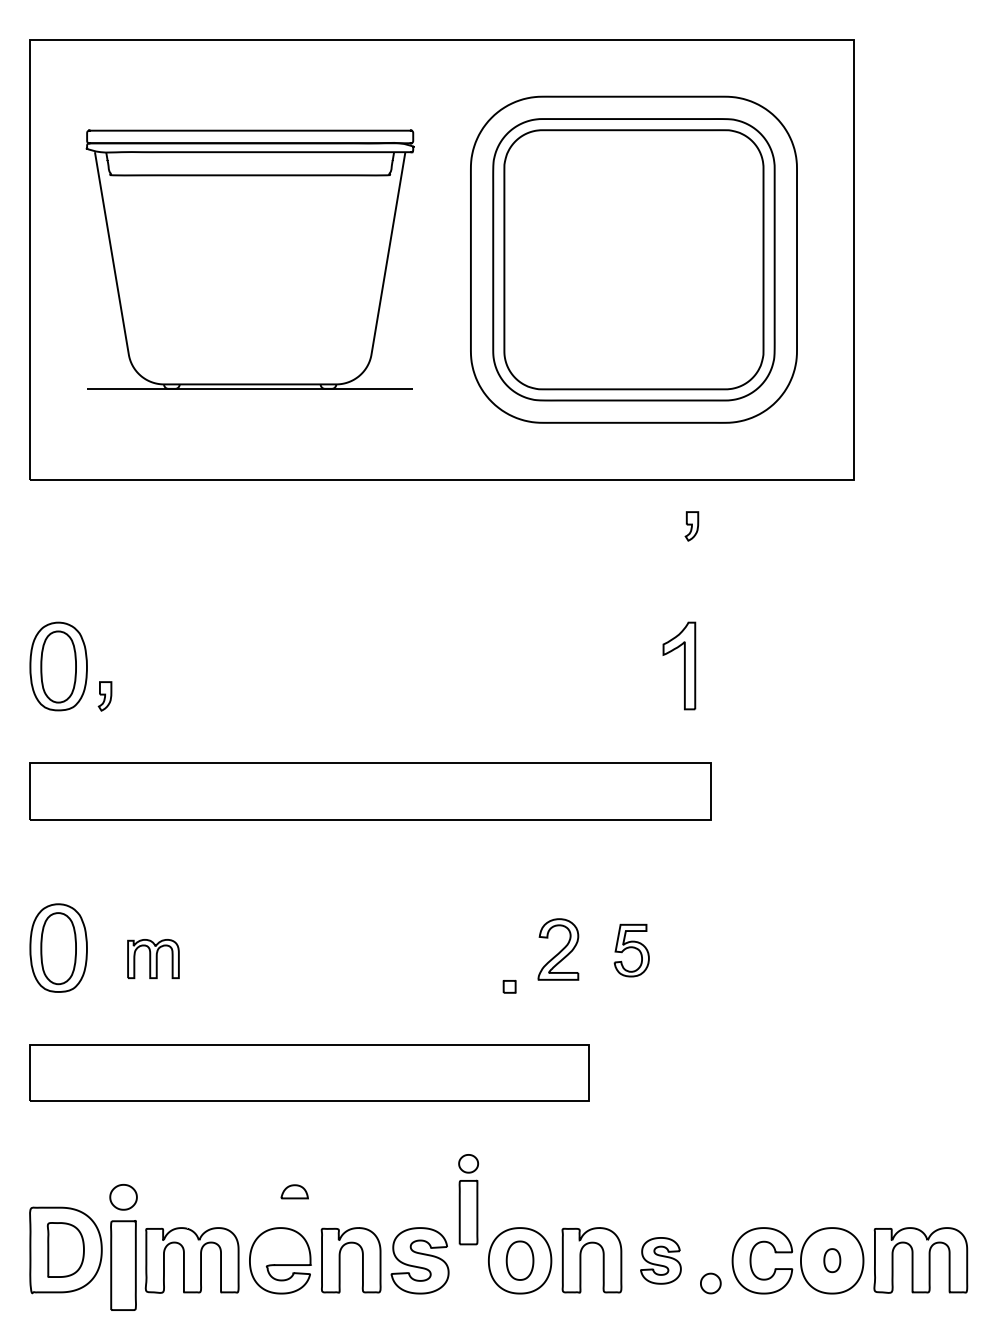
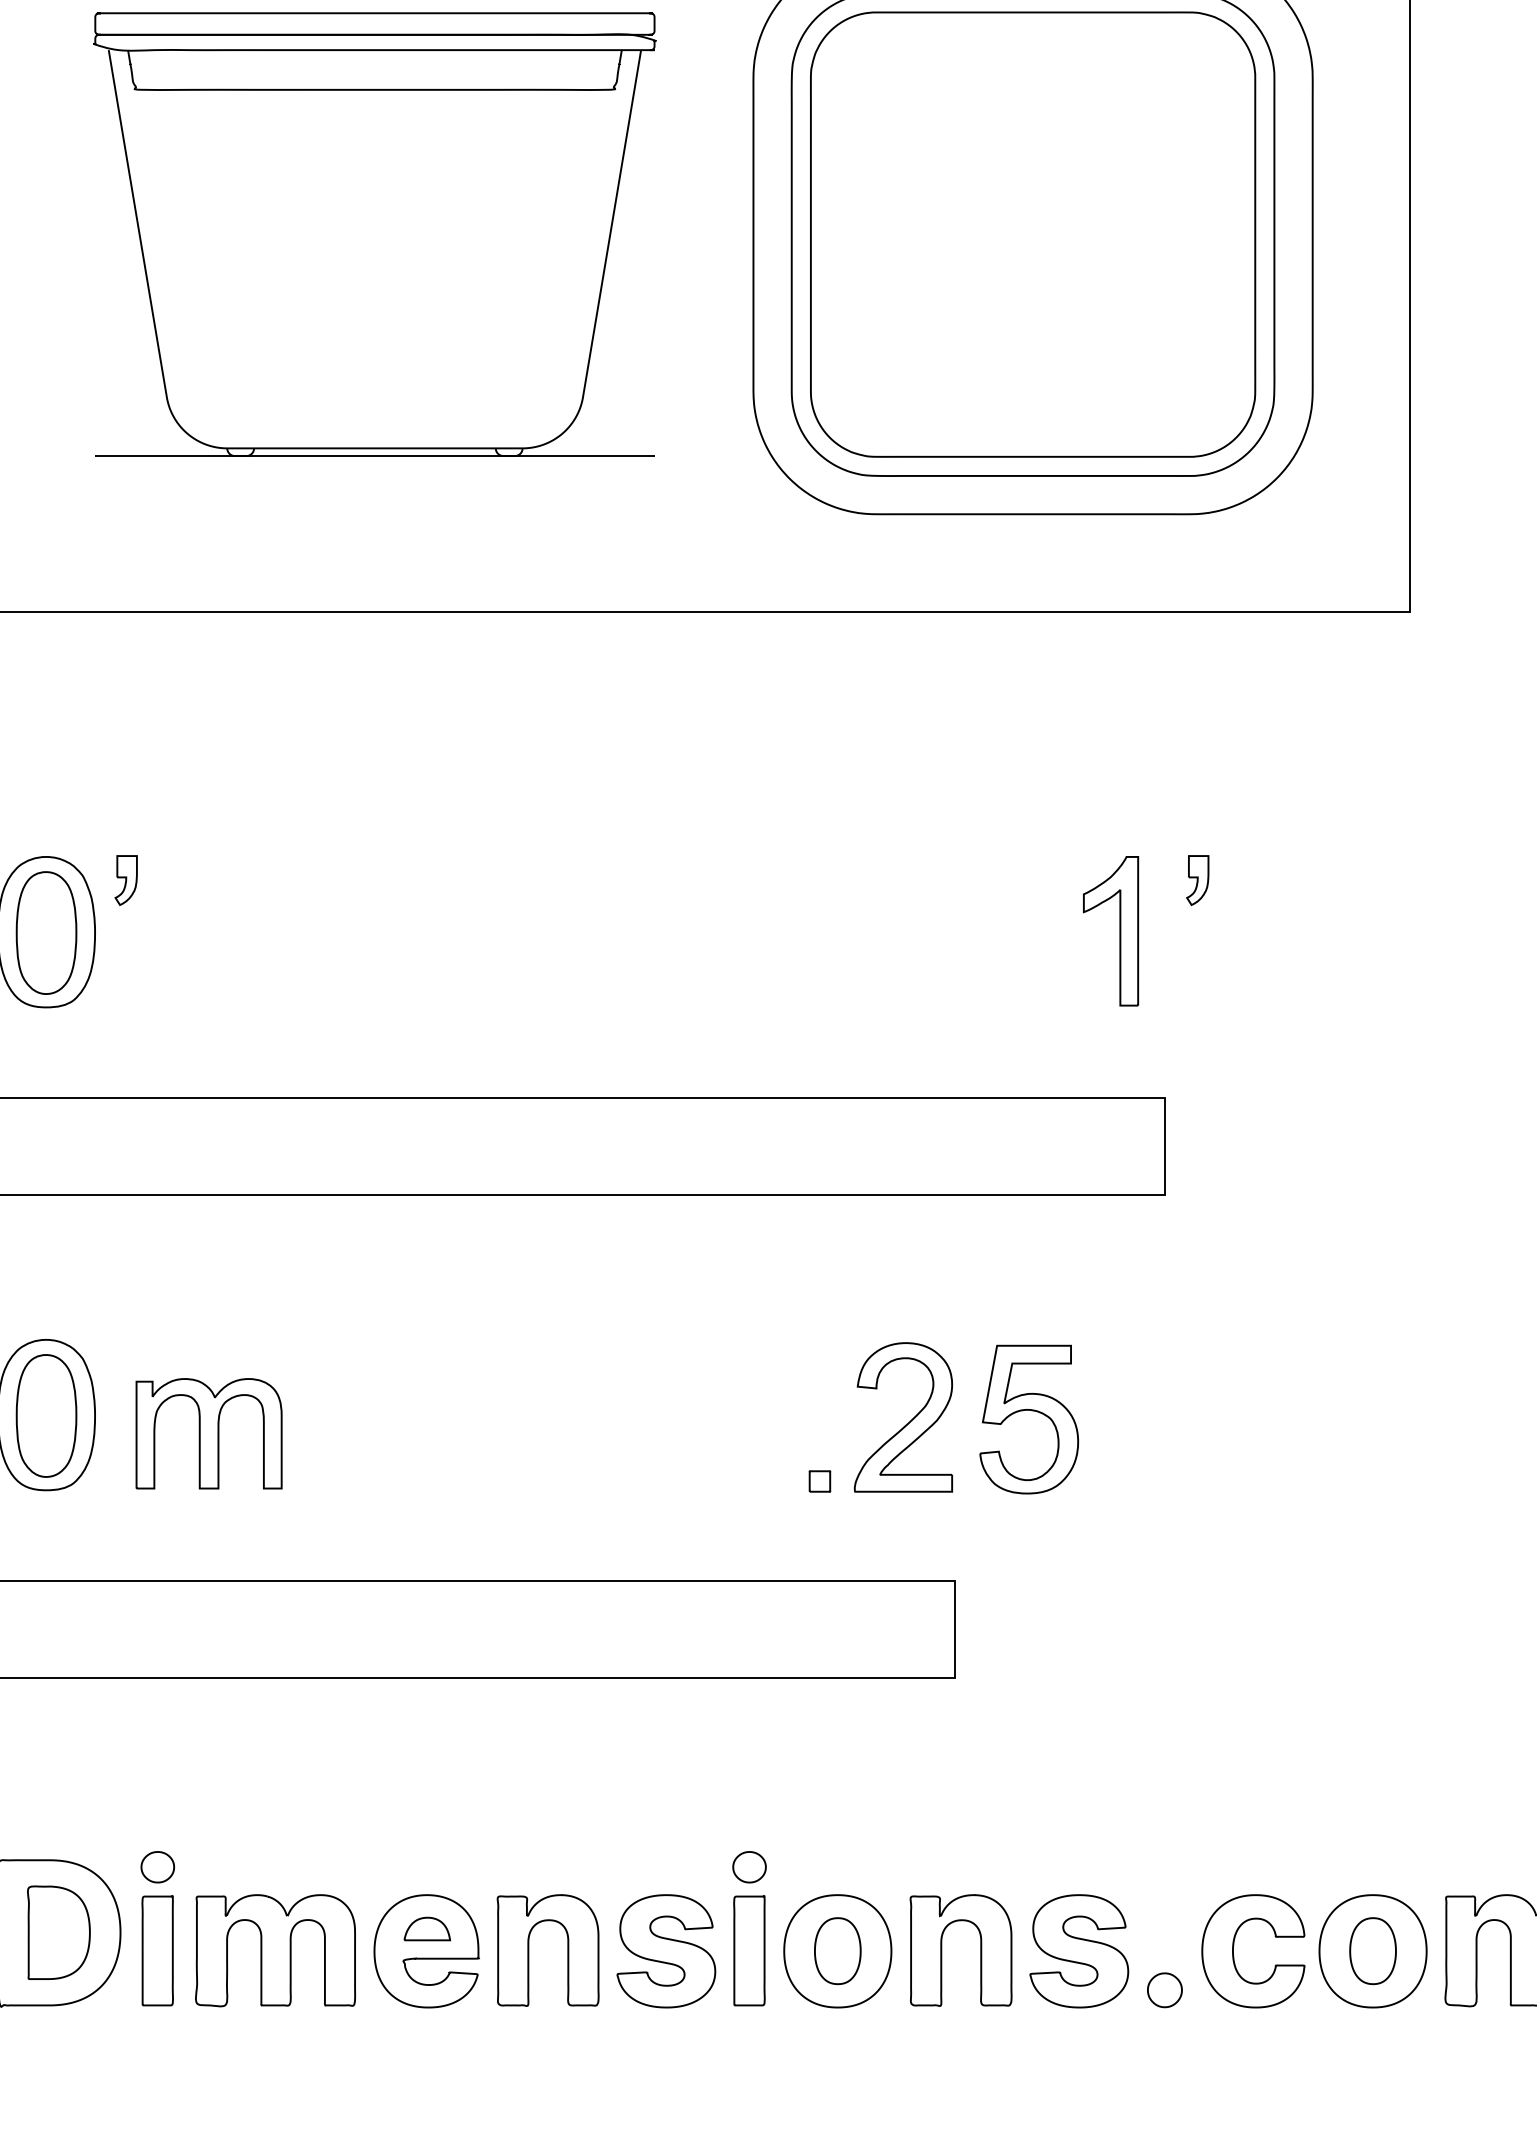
part: (691, 526) -> (1196, 880), moved
part: (104, 696) -> (125, 880), moved
part: (558, 949) -> (903, 1417), size x1.43
part: (631, 950) -> (1028, 1419), size x1.67
part: (153, 958) -> (209, 1432), size x1.67
part: (294, 1191) -> (426, 1928), moved
part: (468, 1199) -> (749, 1928), moved
part: (123, 1247) -> (157, 1928), size x0.71
part: (660, 1260) -> (1078, 1950), size x1.43
part: (832, 1260) -> (1373, 1950), size x1.67

